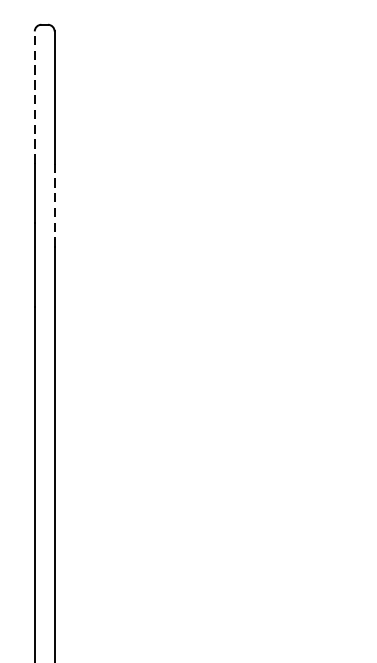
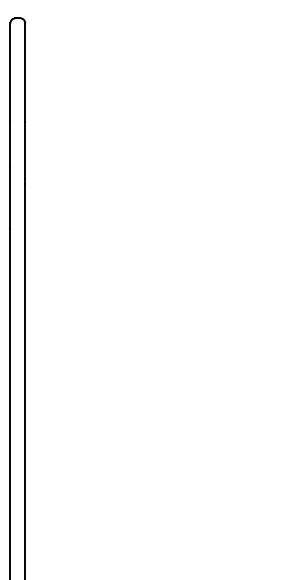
line: (34, 96) -> (10, 71), dashed -> solid
line: (54, 202) -> (25, 150), dashed -> solid

